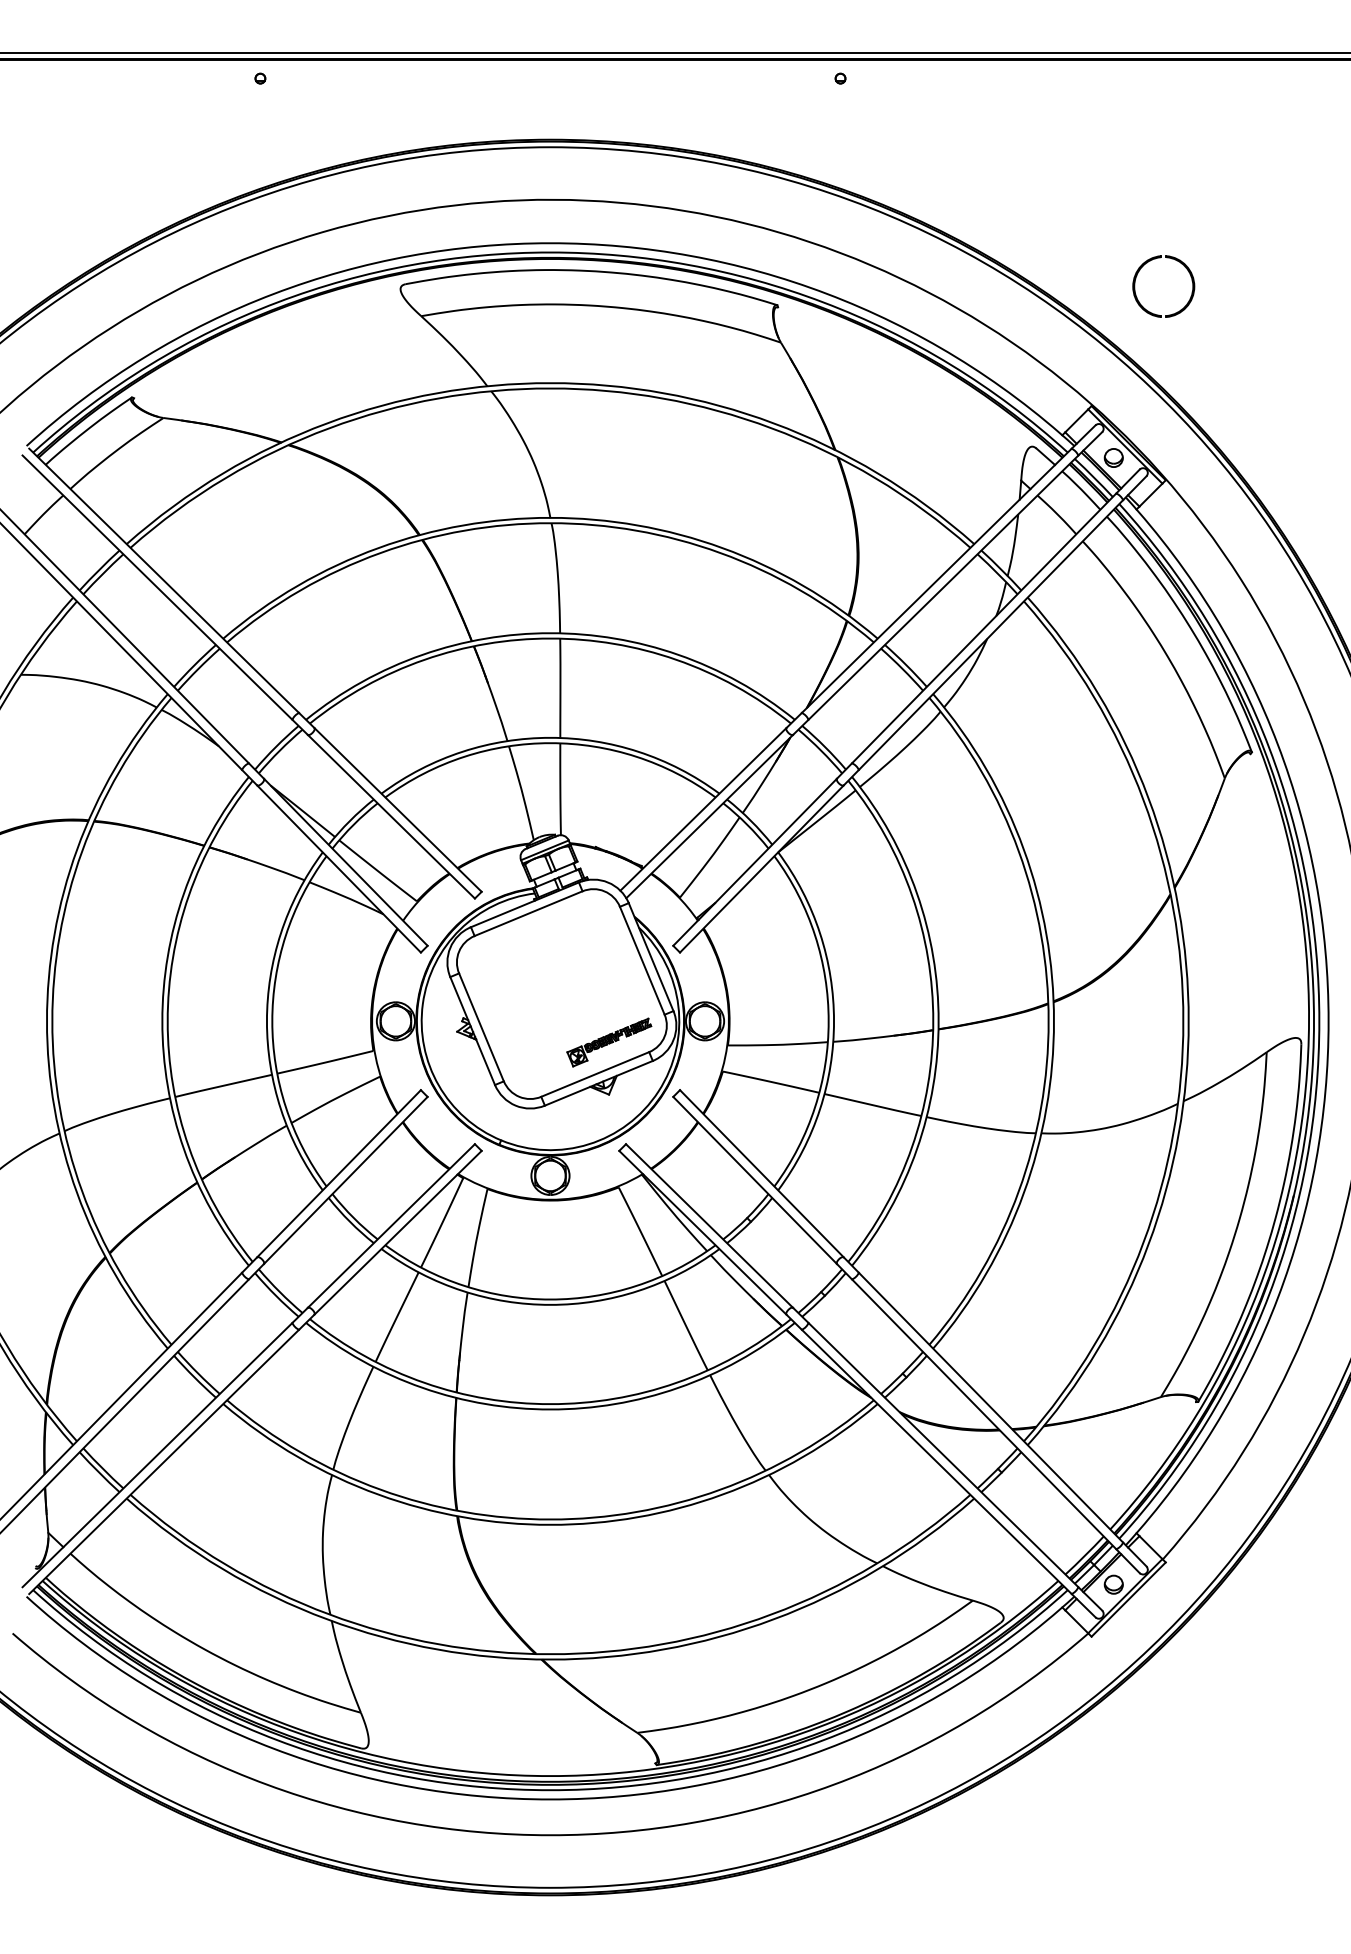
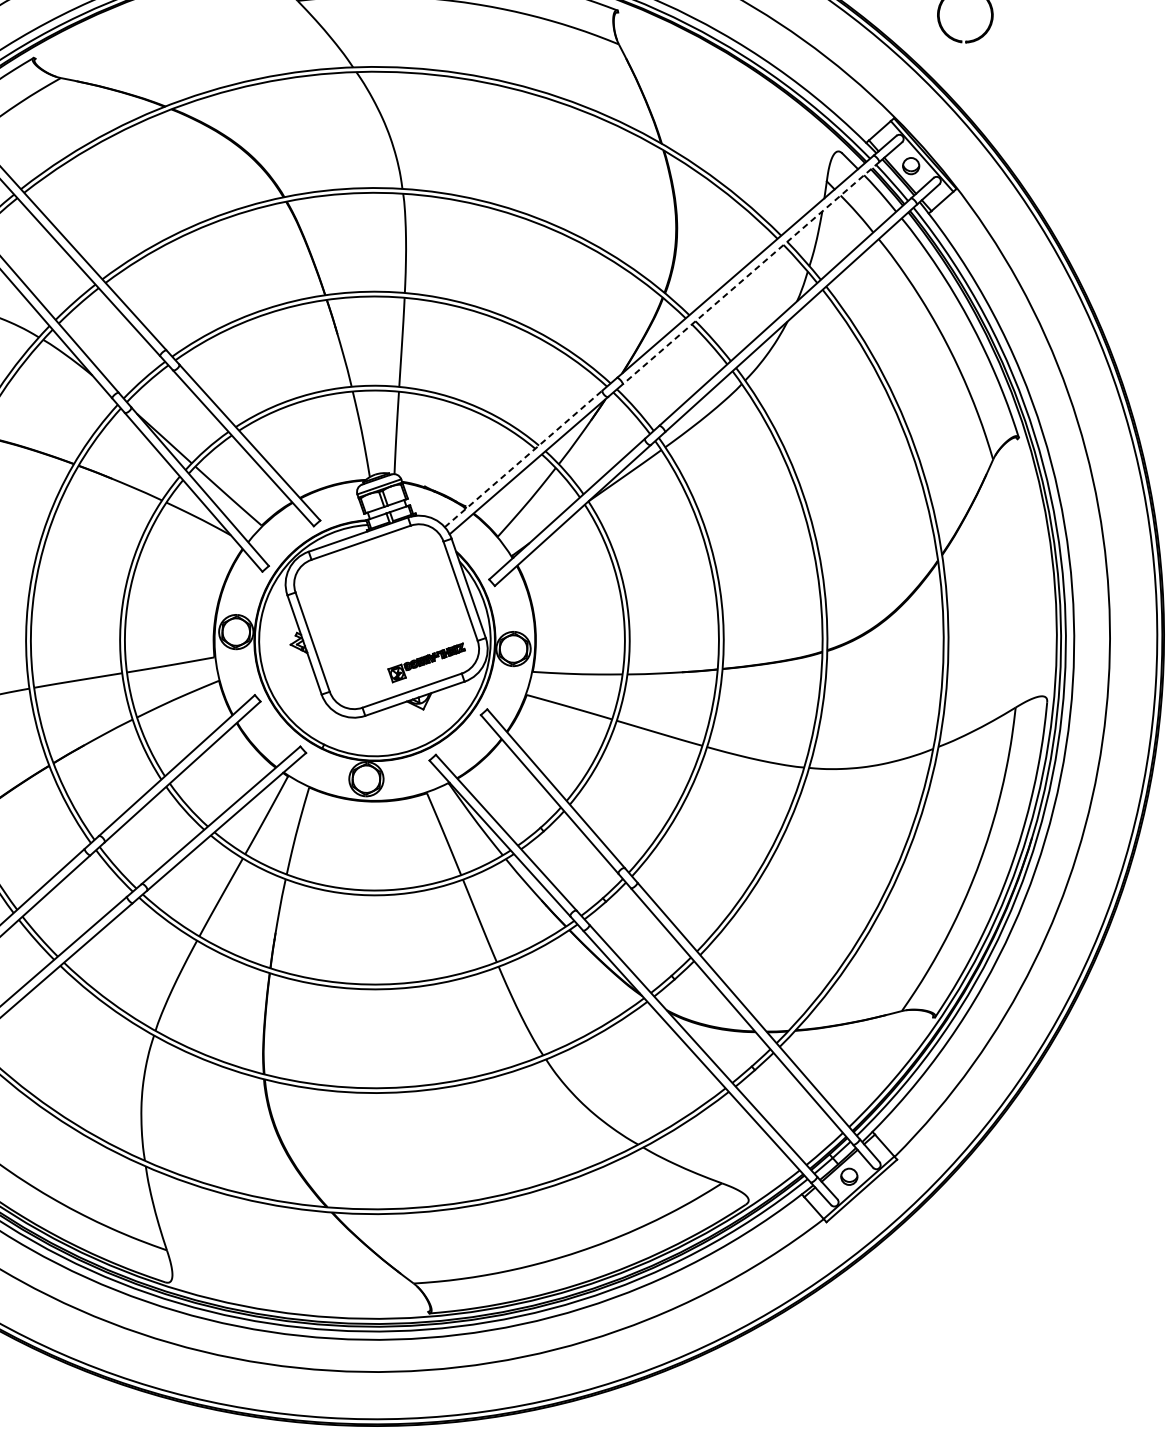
line: (943, 587) -> (751, 272), solid -> dashed
line: (703, 809) -> (523, 458), solid -> dashed

